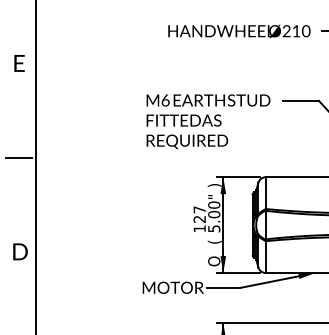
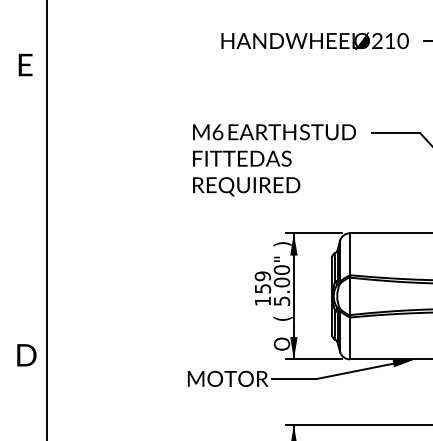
text: (19, 63) -> (25, 65), moved
line: (18, 157) -> (24, 207), removed
text: (199, 214) -> (262, 282), 127 -> 159
text: (20, 251) -> (26, 354), moved

